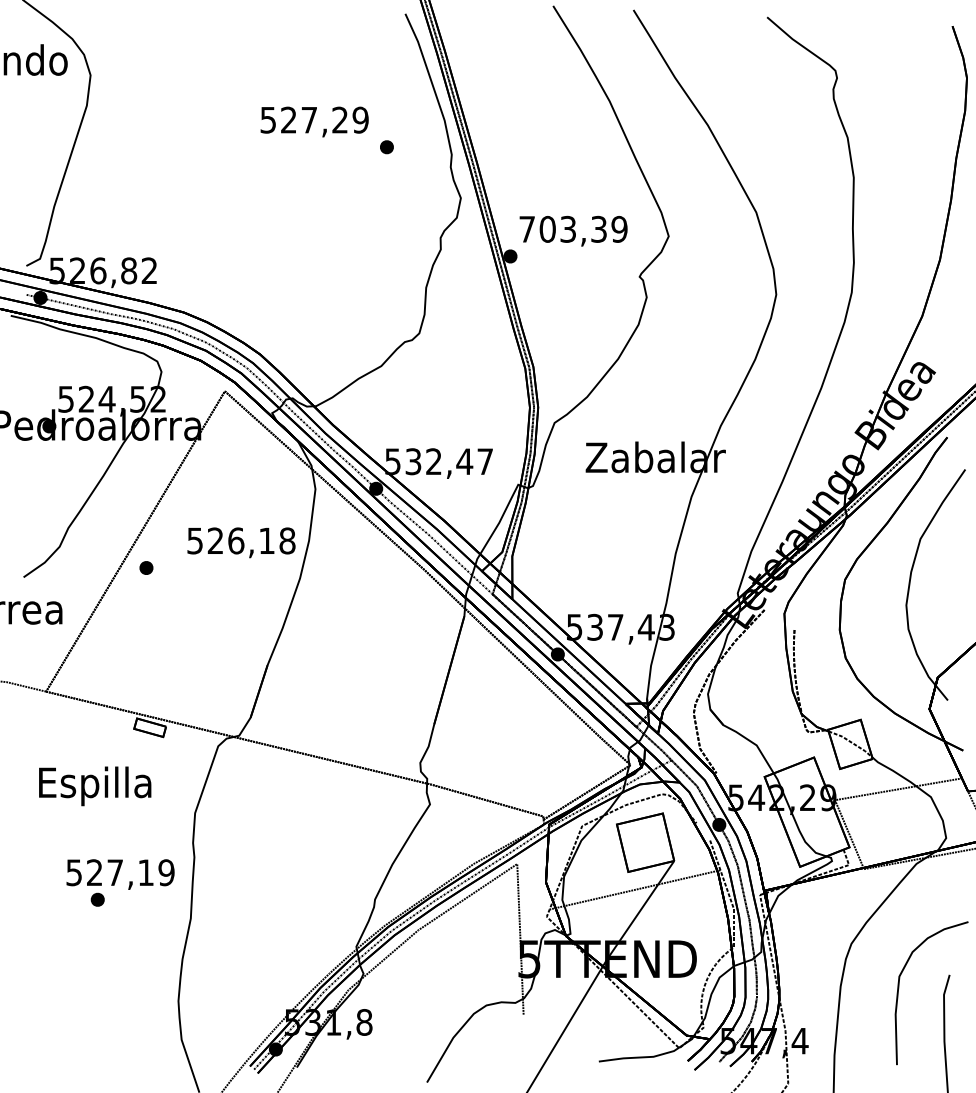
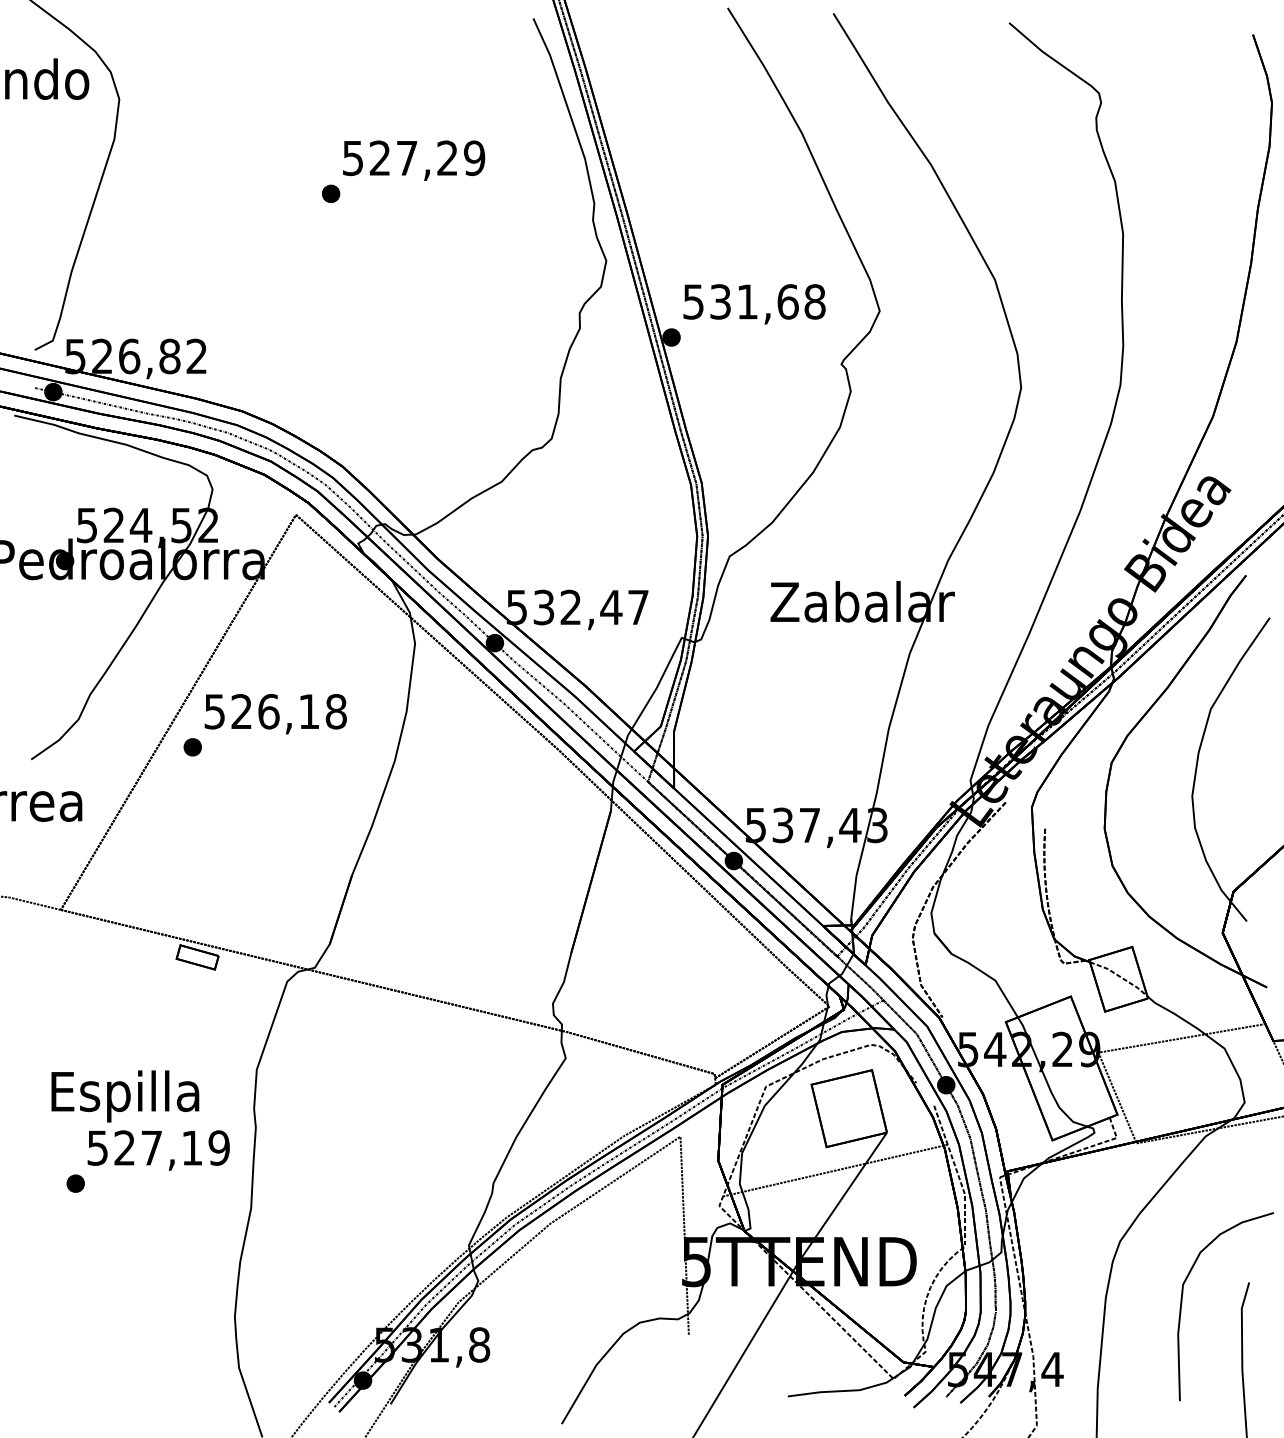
part: (387, 146) -> (331, 193), moved
text: (573, 229) -> (754, 301), 703,39 -> 531,68
text: (241, 543) -> (275, 714), moved
text: (95, 786) -> (125, 1096), moved
part: (97, 899) -> (75, 1183), moved

